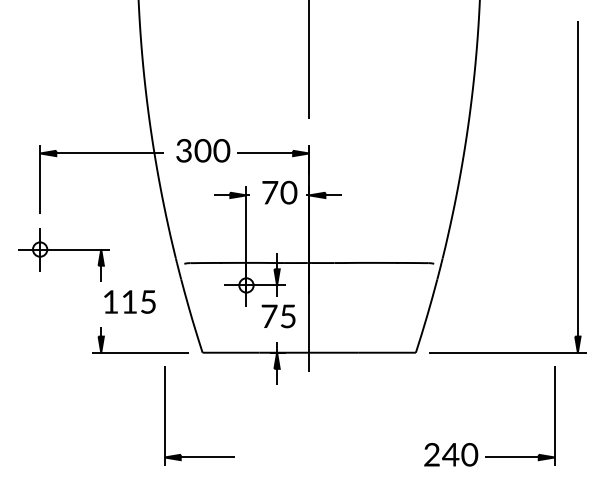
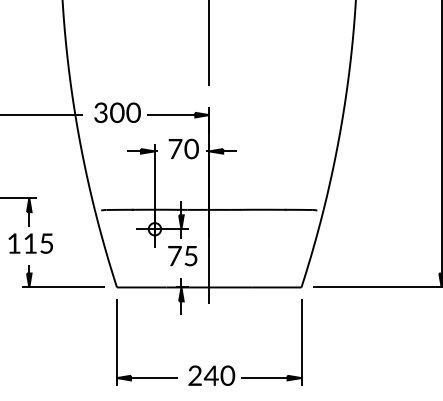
text: (129, 301) -> (30, 243), moved
part: (165, 415) -> (117, 341), moved
part: (473, 443) -> (231, 365), moved

